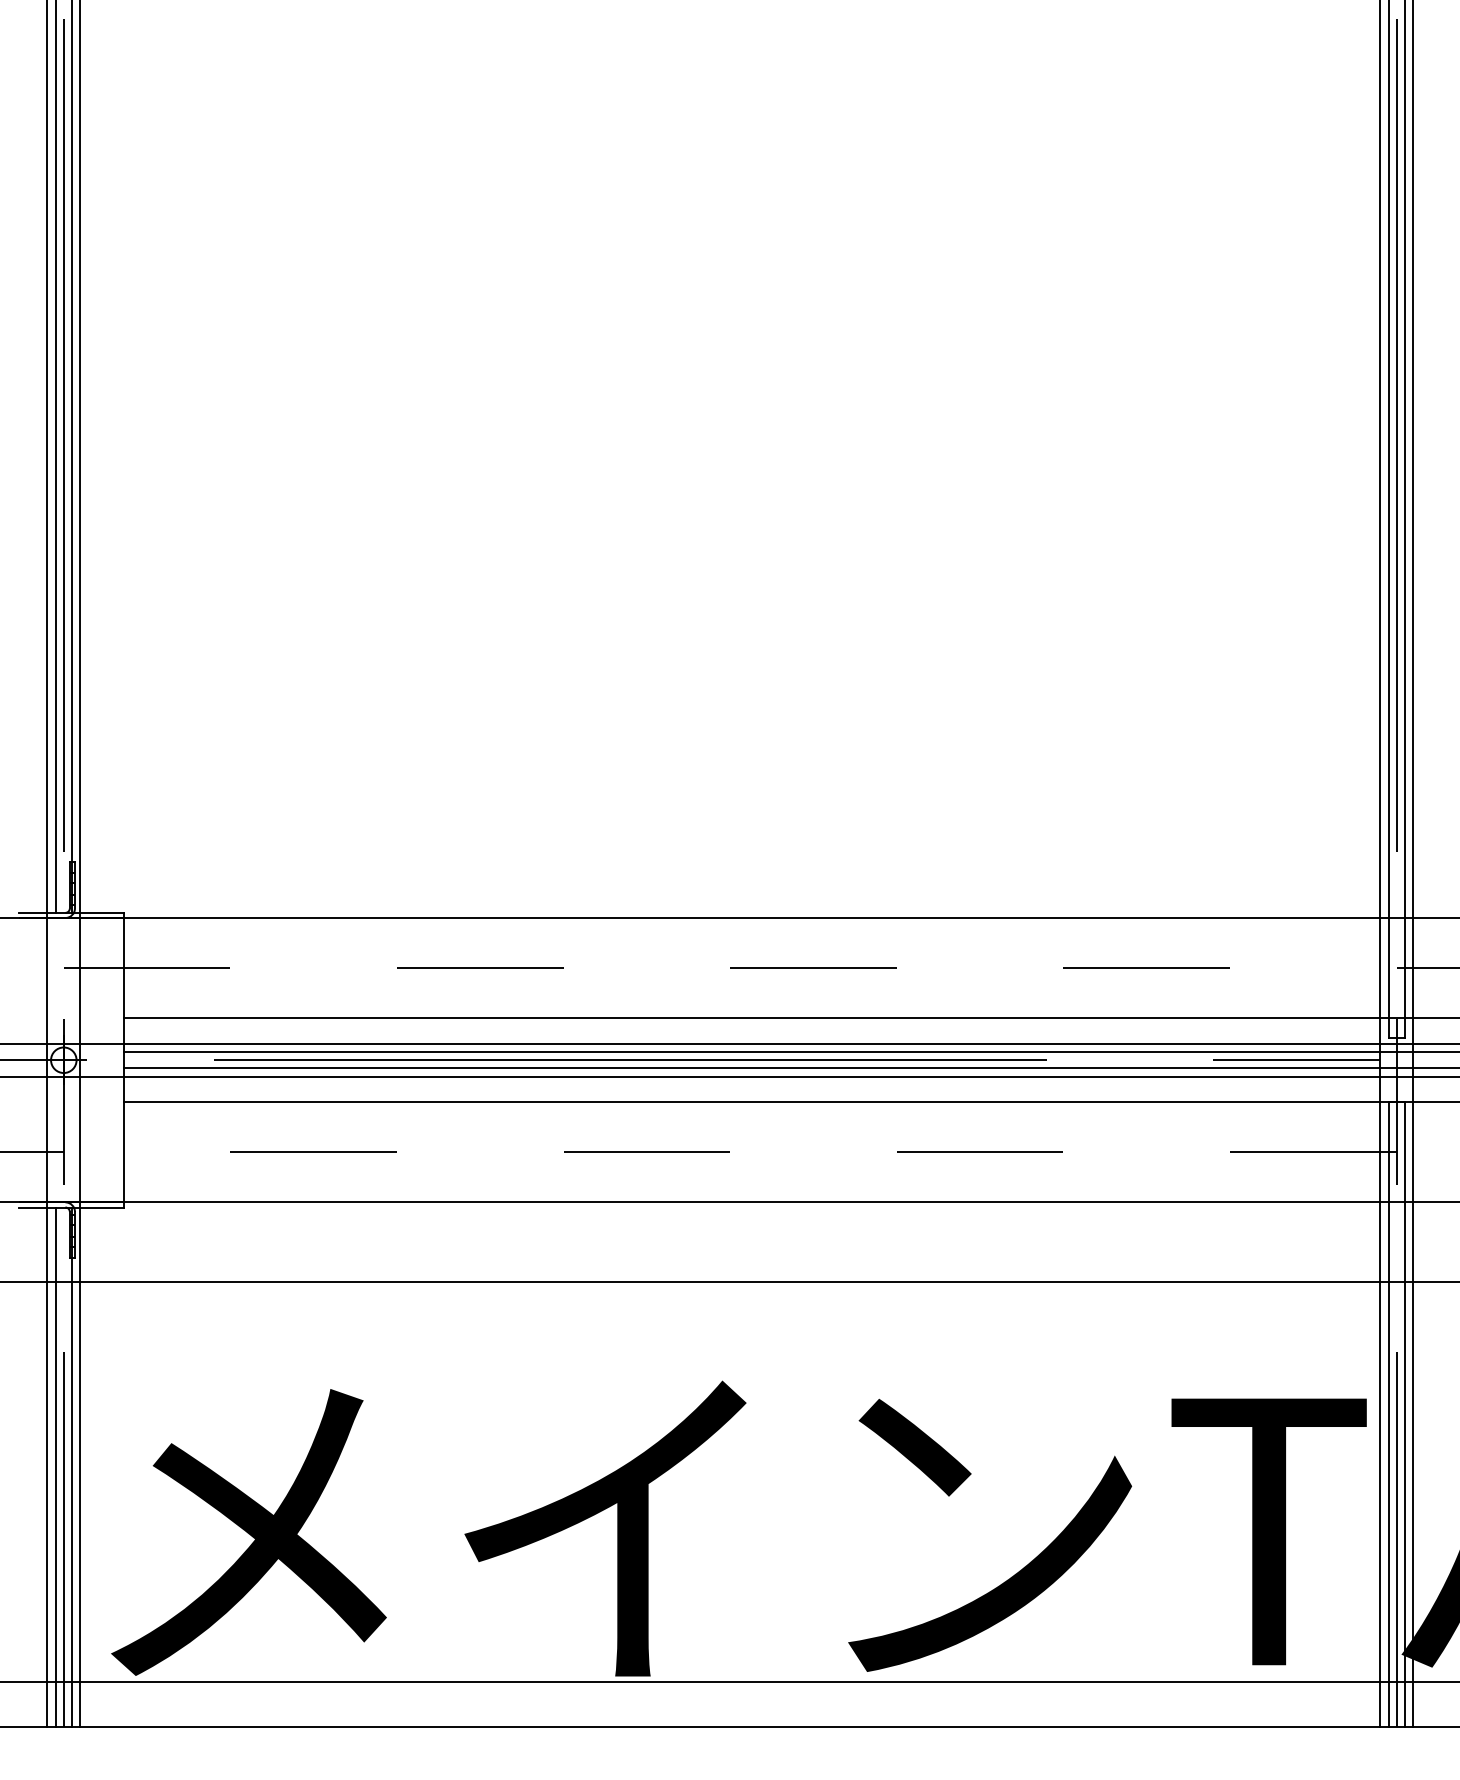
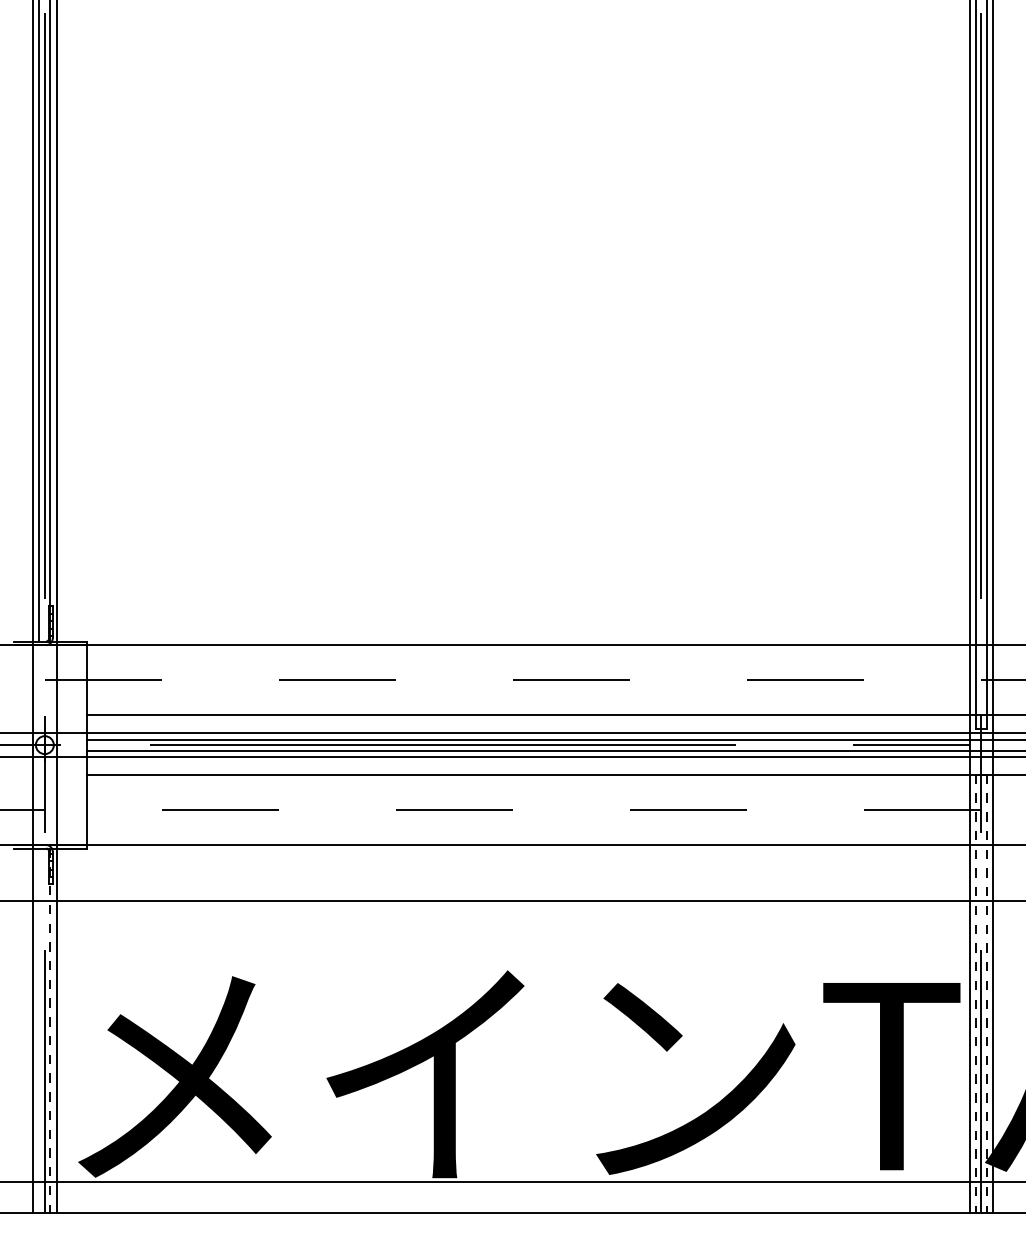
line: (1388, 1415) -> (975, 994), solid -> dashed
line: (1404, 1415) -> (986, 994), solid -> dashed
line: (56, 1466) -> (39, 1030), removed
line: (71, 1467) -> (50, 1031), solid -> dashed

